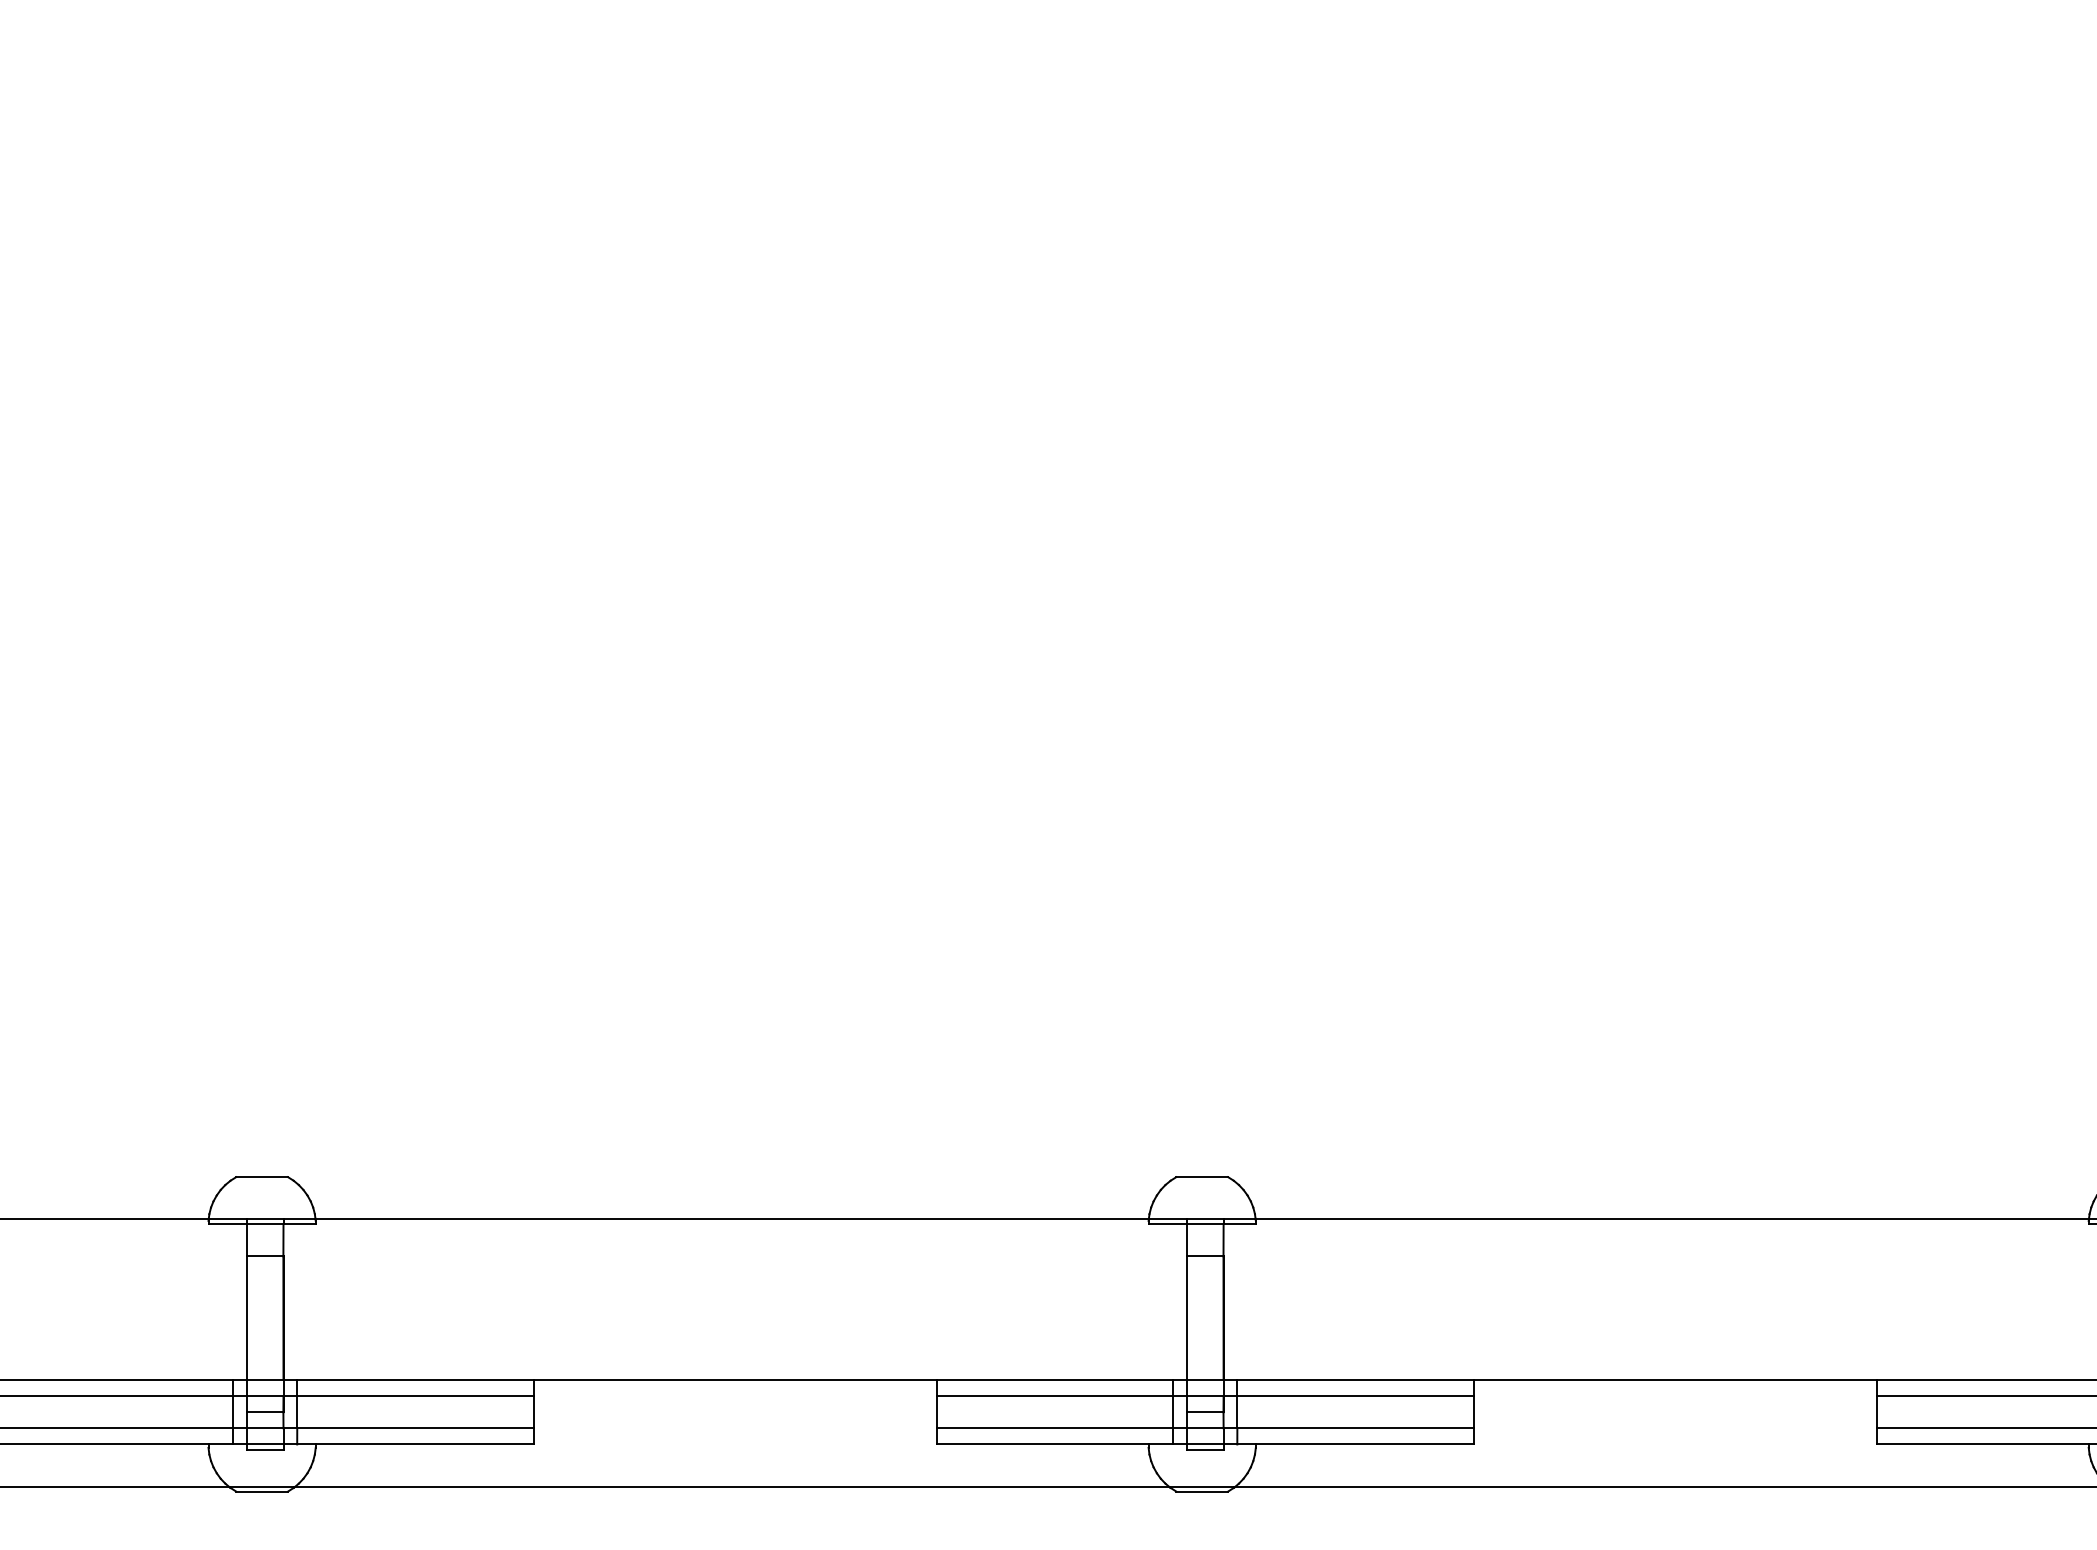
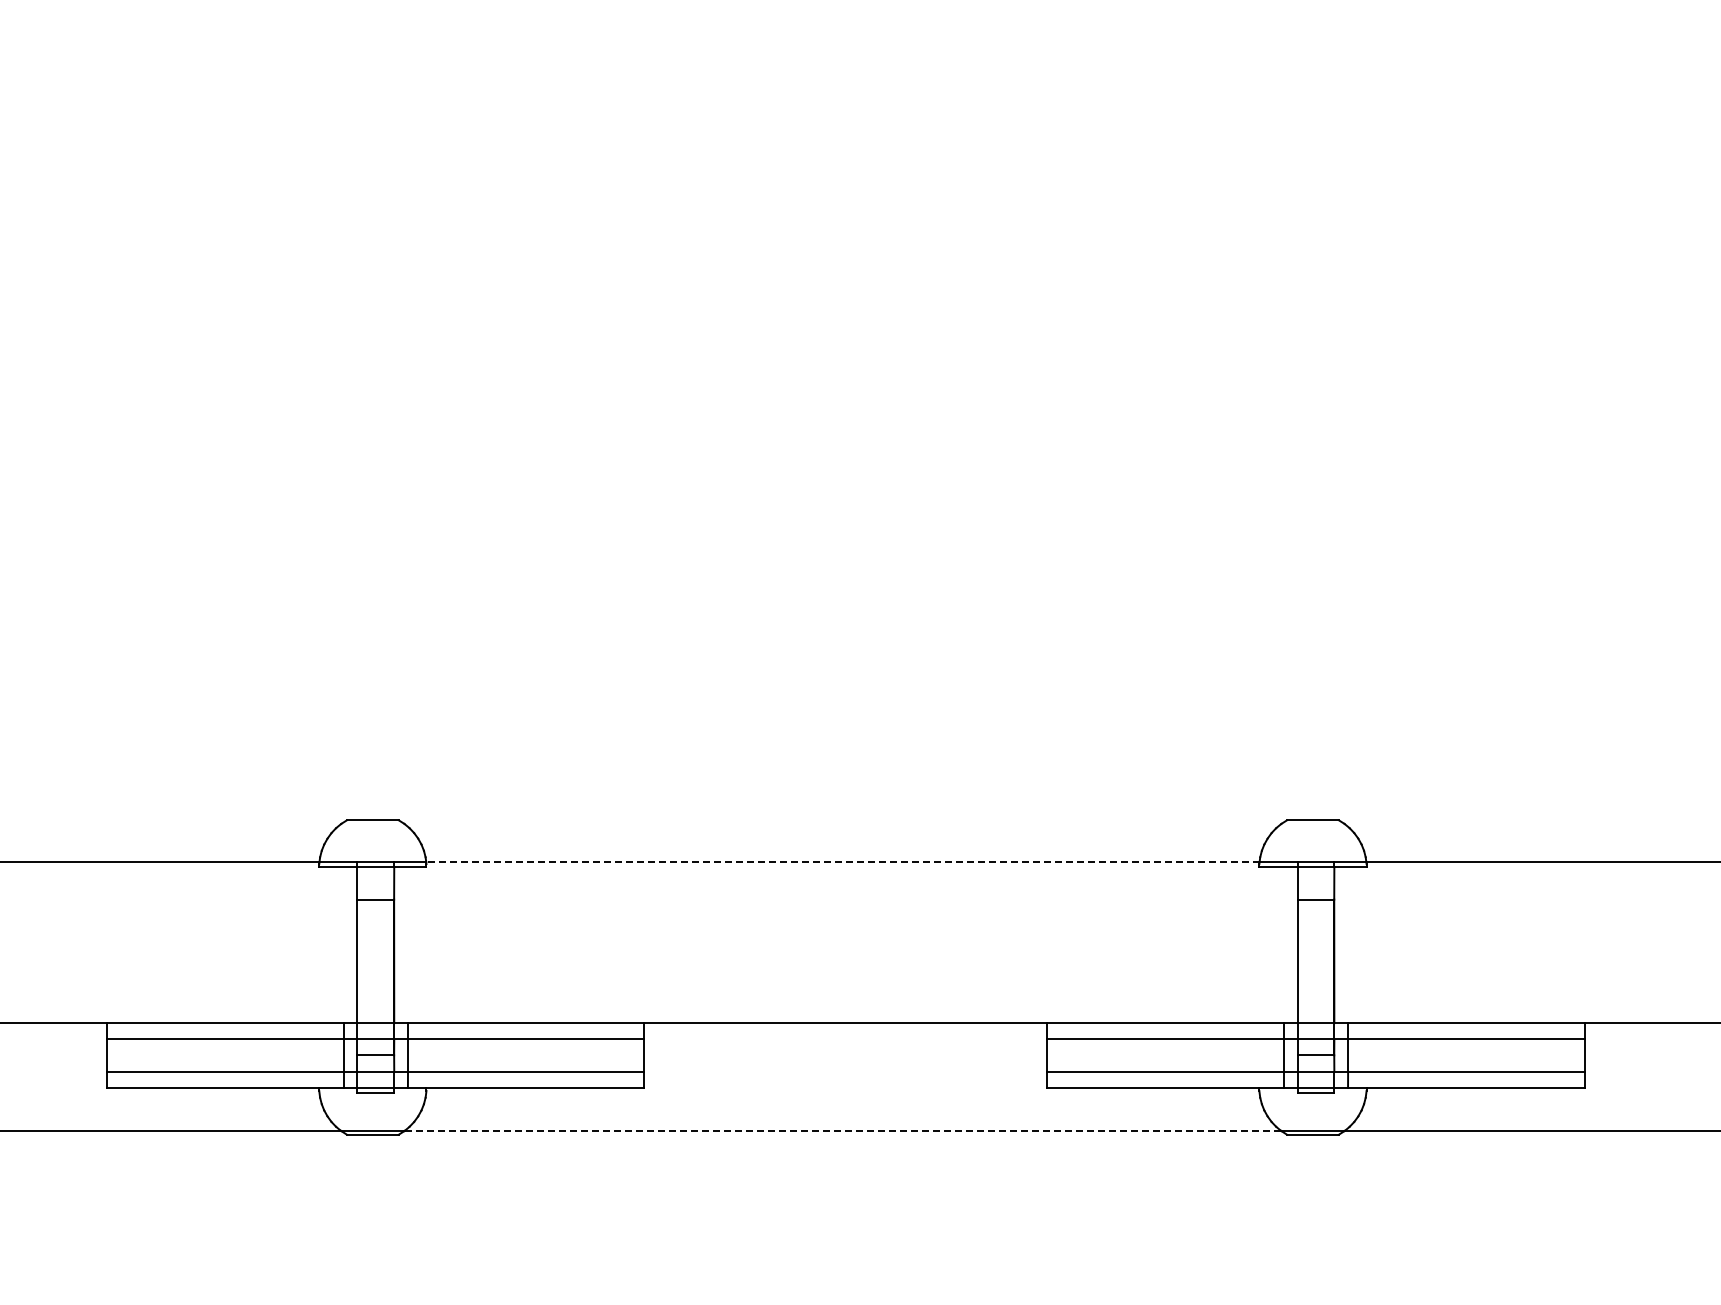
line: (732, 1218) -> (843, 861), solid -> dashed
line: (732, 1487) -> (843, 1130), solid -> dashed

